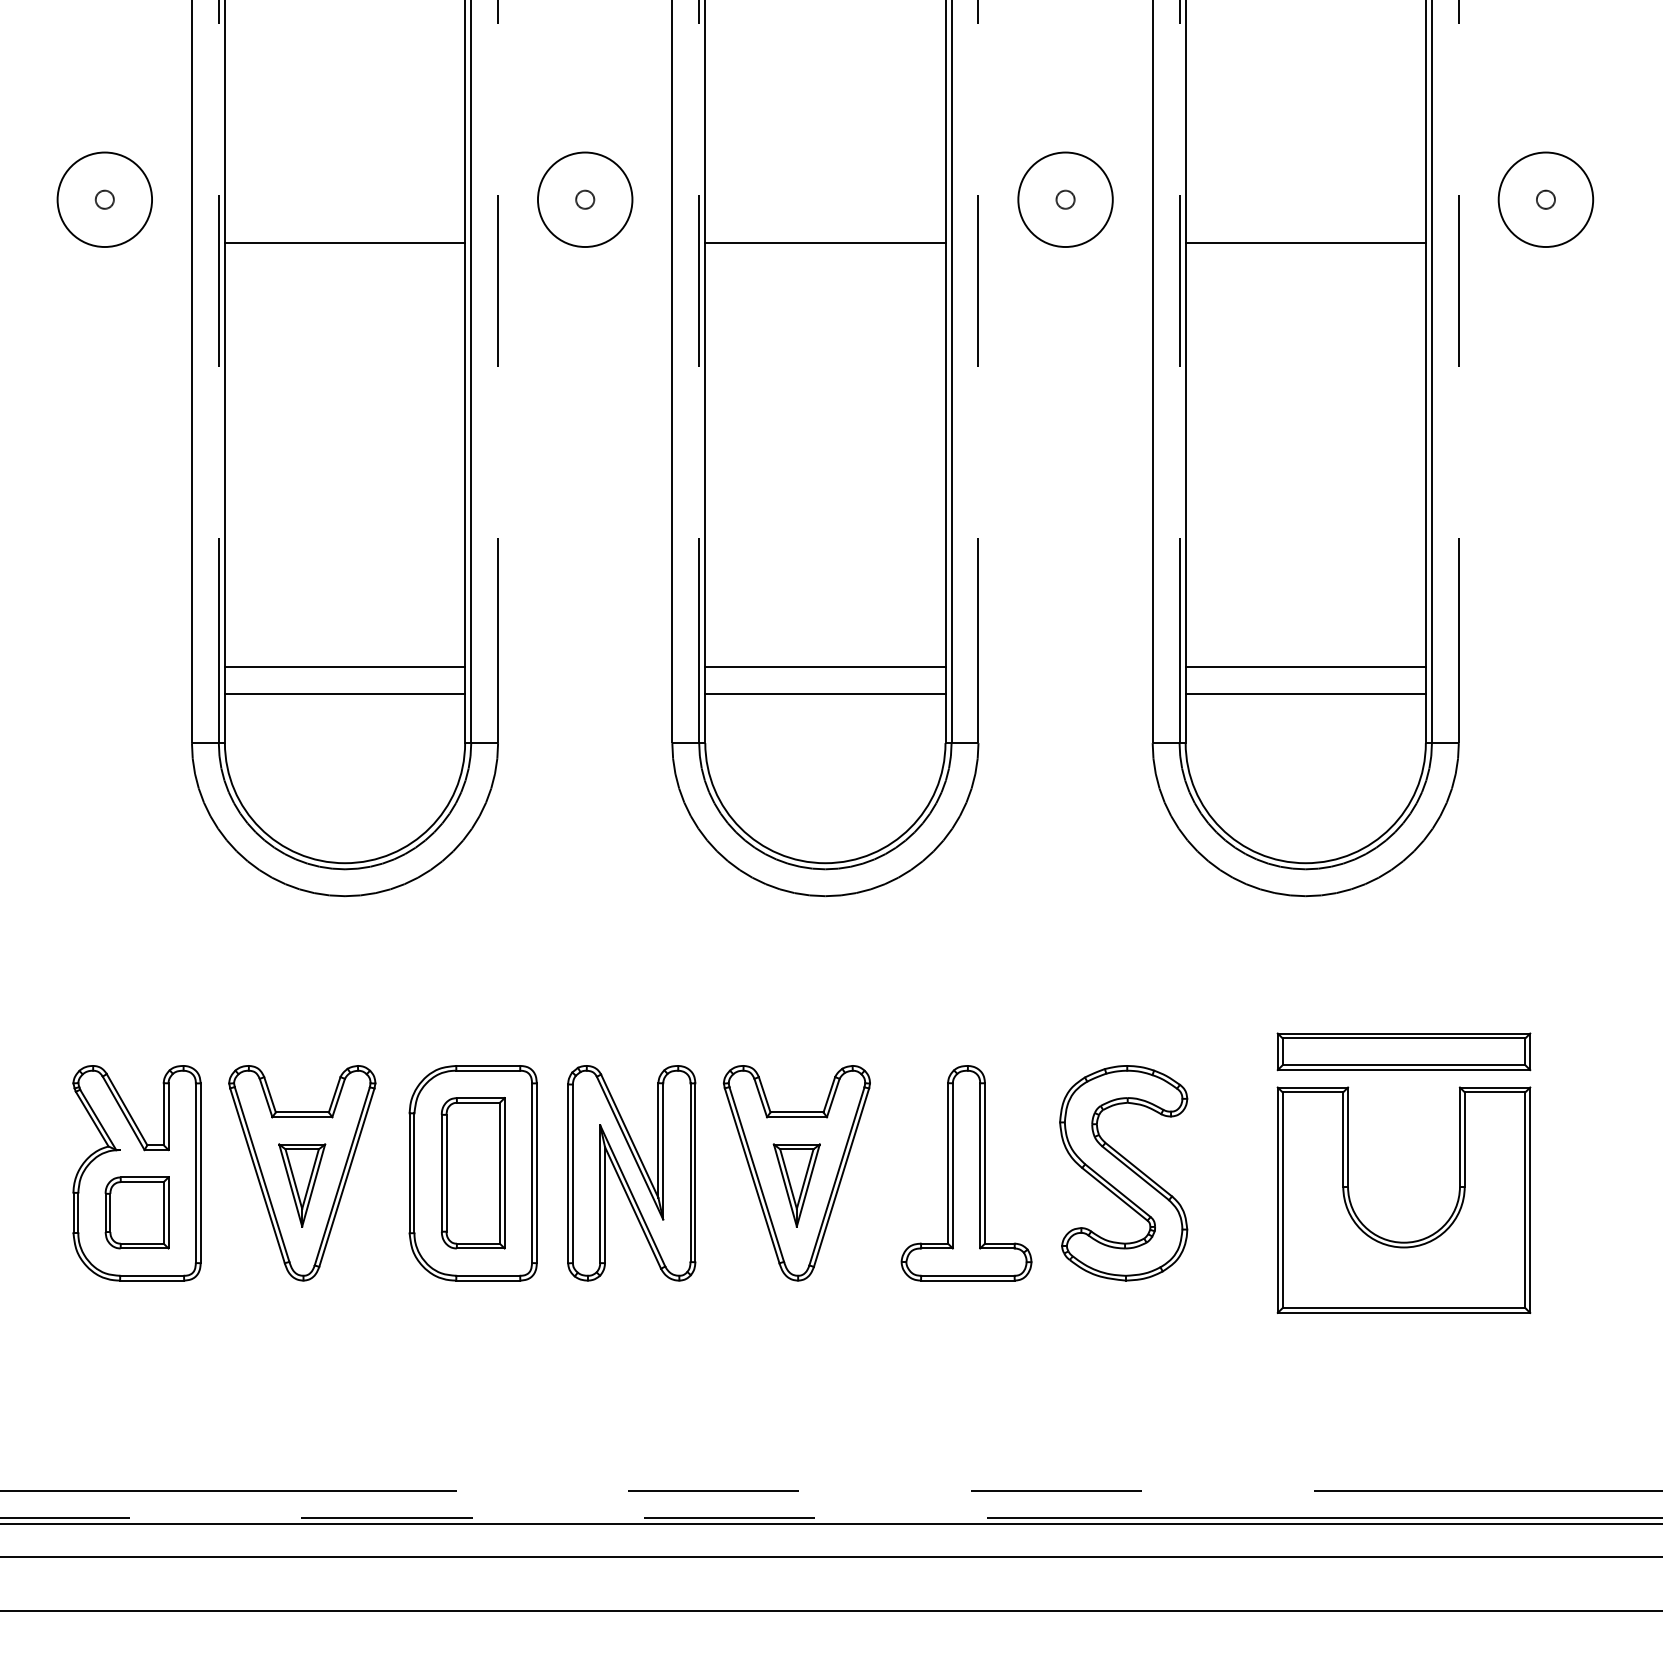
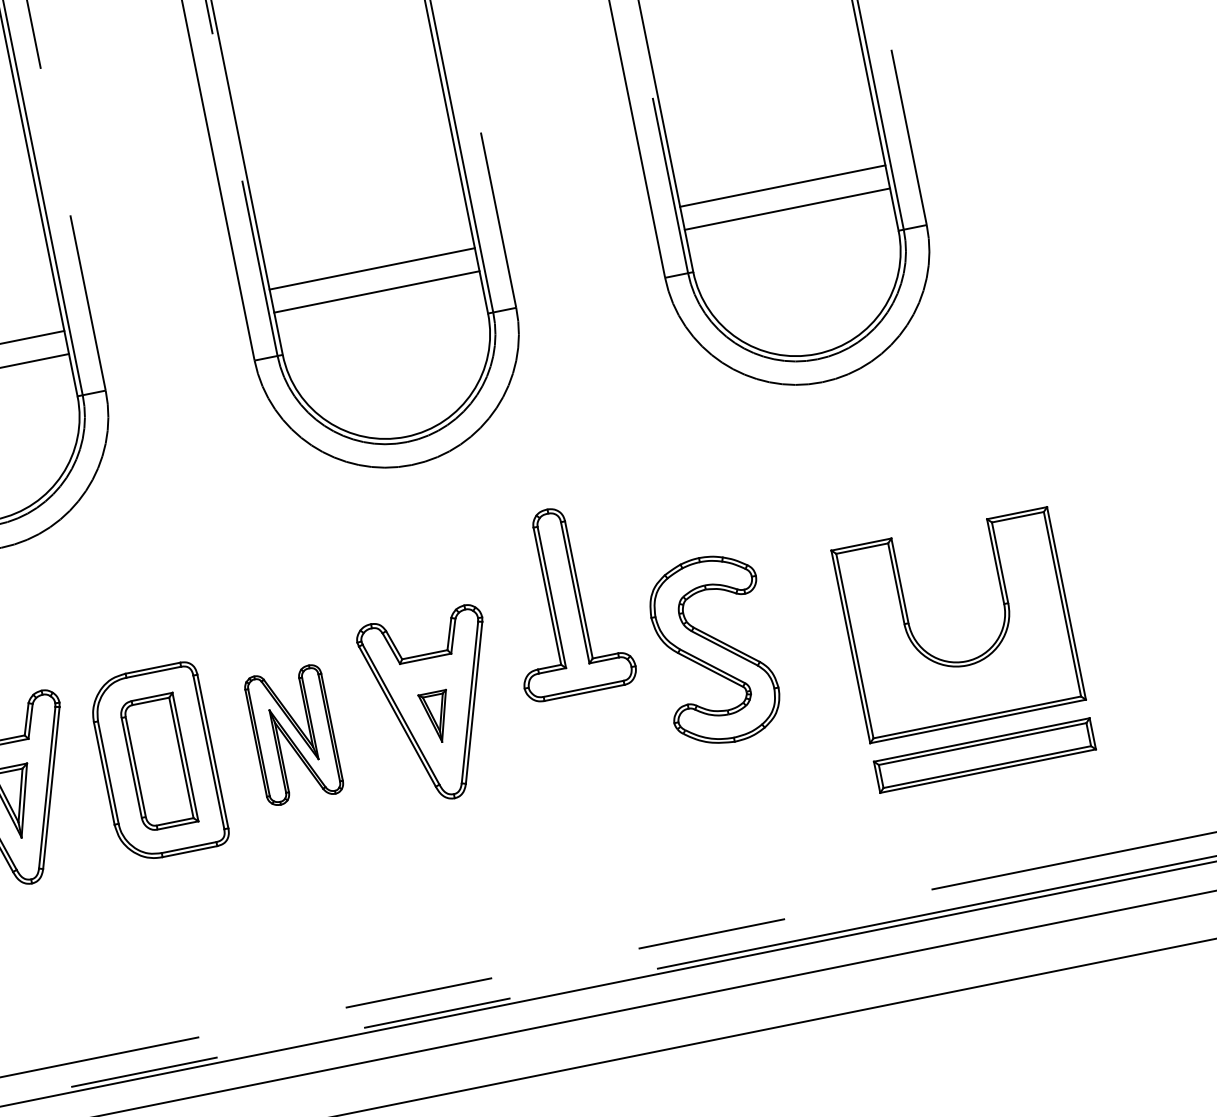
part: (1403, 1051) -> (984, 755), moved
part: (631, 1173) -> (293, 735), size x0.7
part: (966, 1173) -> (564, 601), moved
part: (796, 1185) -> (436, 717), size x0.7

